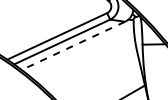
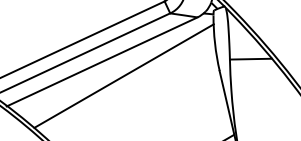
line: (72, 46) -> (100, 62), dashed -> solid
line: (84, 53) -> (122, 75), added

